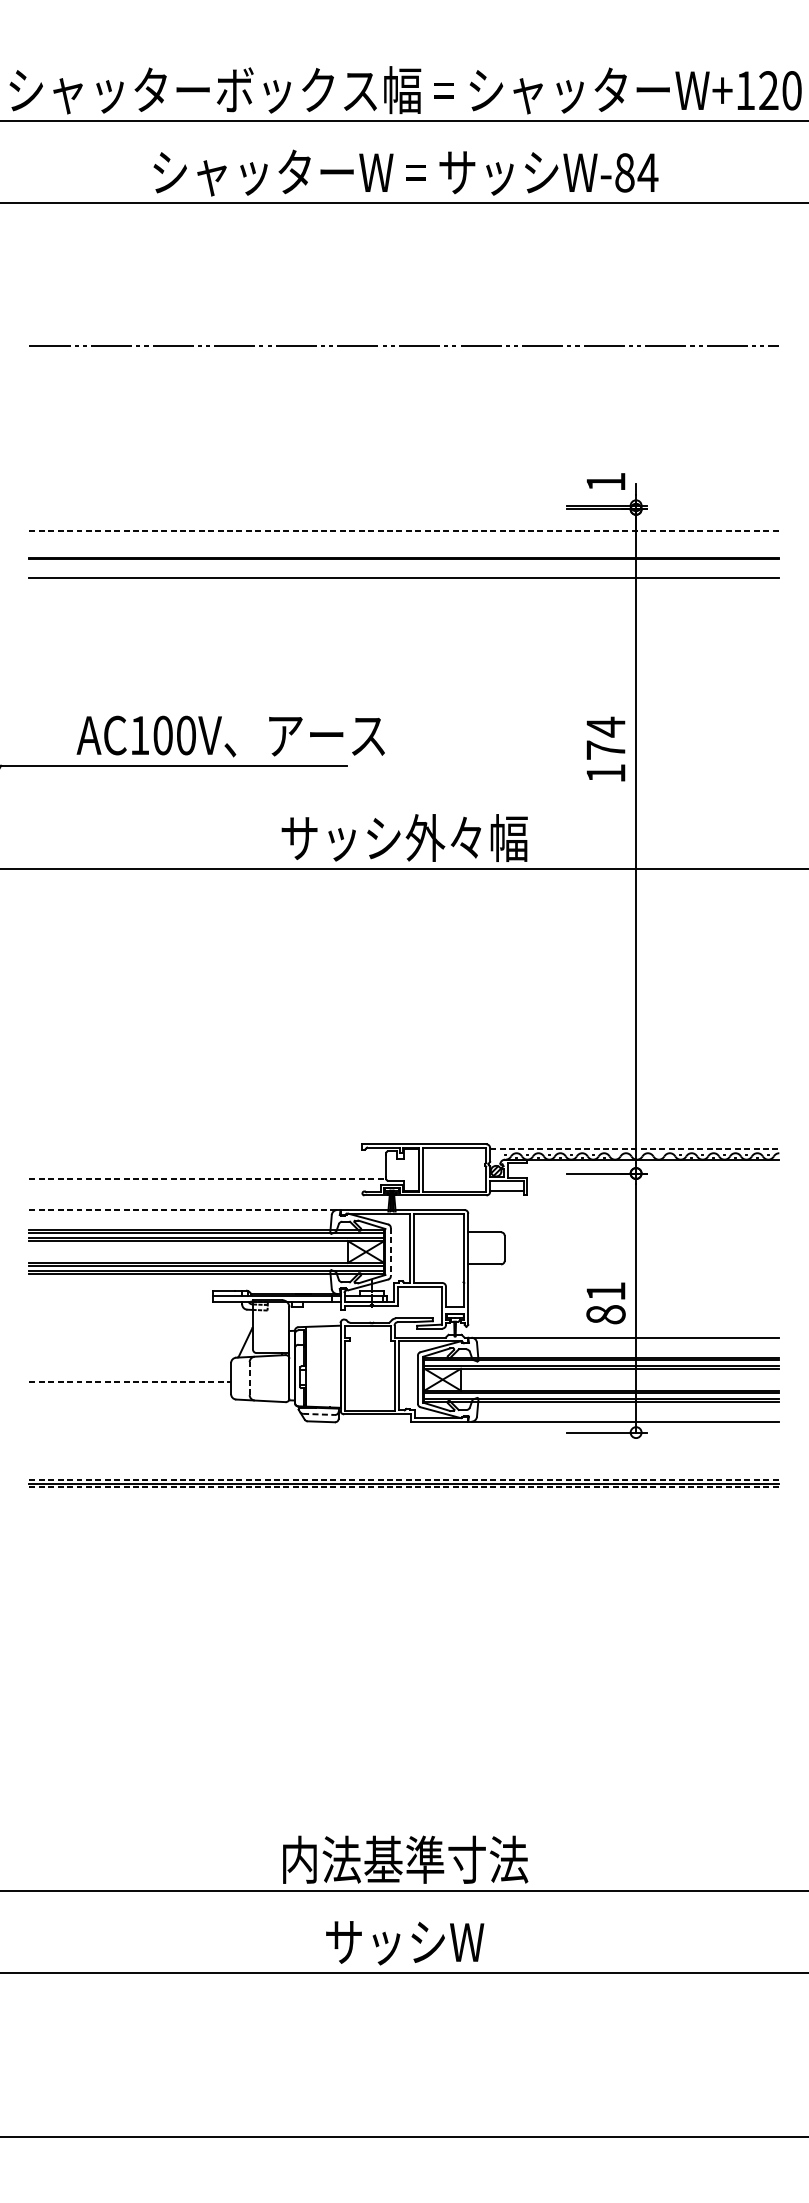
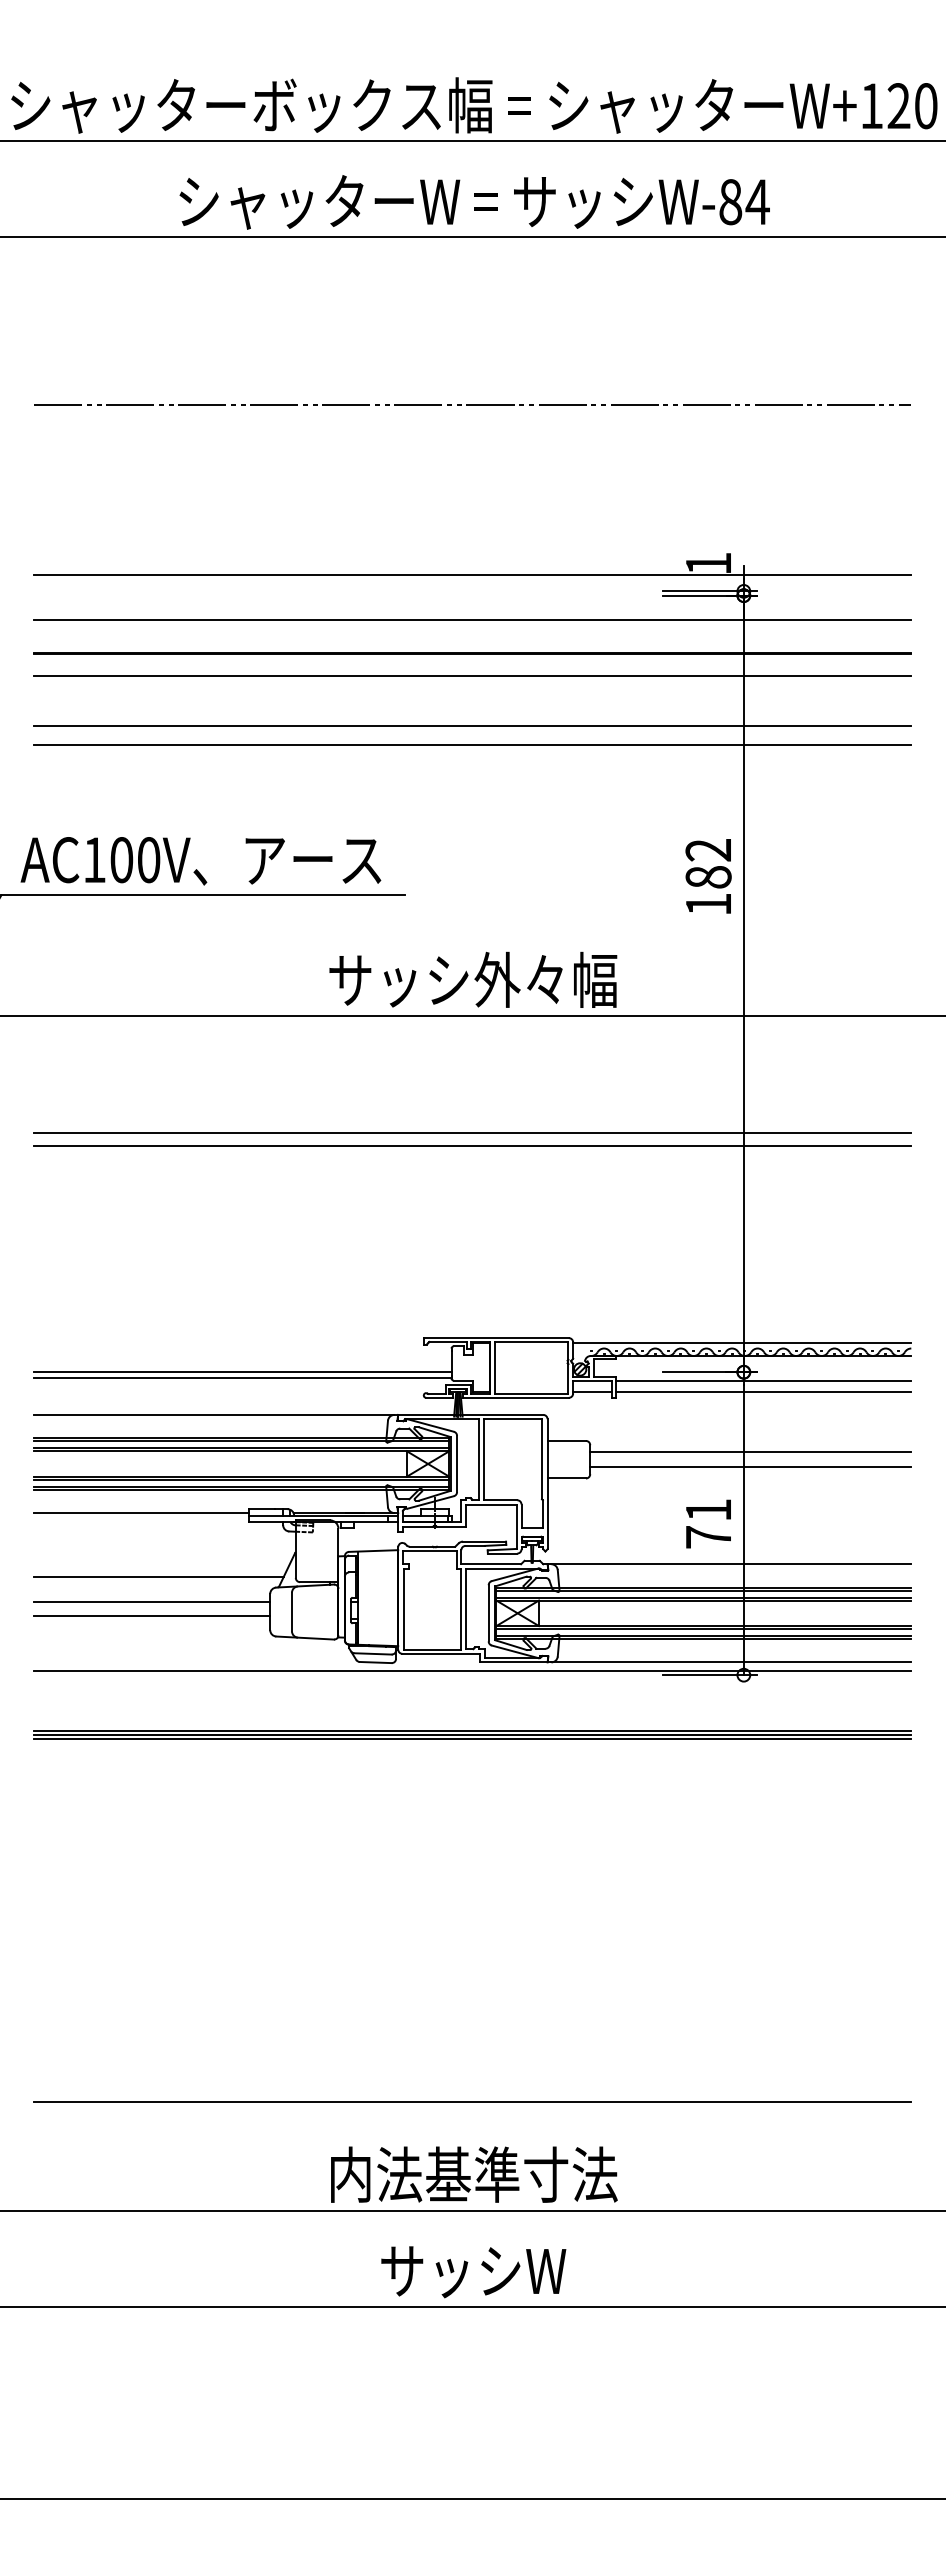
line: (404, 491) -> (472, 574), added
line: (404, 530) -> (473, 620), dashed -> solid
line: (404, 621) -> (472, 726), added
line: (404, 637) -> (472, 745), added
text: (230, 736) -> (200, 861), moved
text: (605, 738) -> (708, 863), 174 -> 182
line: (404, 969) -> (472, 1133), added
line: (404, 980) -> (472, 1146), added
line: (634, 1148) -> (742, 1343), dashed -> solid
line: (207, 1173) -> (242, 1372), added
line: (207, 1178) -> (242, 1378), dashed -> solid
line: (652, 1181) -> (763, 1381), added
line: (652, 1190) -> (763, 1392), added
line: (183, 1209) -> (214, 1414), dashed -> solid
line: (641, 1242) -> (750, 1452), added
line: (391, 1252) -> (457, 1464), dashed -> solid
line: (641, 1254) -> (750, 1466), added
line: (121, 1294) -> (141, 1513), added
text: (605, 1314) -> (708, 1537), 81 -> 71
line: (135, 1349) -> (158, 1577), added
line: (130, 1369) -> (152, 1601), added
line: (249, 1378) -> (291, 1611), dashed -> solid
line: (130, 1382) -> (152, 1616), dashed -> solid
line: (319, 1414) -> (373, 1653), dashed -> solid
line: (404, 1429) -> (472, 1671), added
line: (404, 1479) -> (473, 1730), dashed -> solid
line: (404, 1487) -> (473, 1739), dashed -> solid
line: (404, 1797) -> (472, 2101), added

